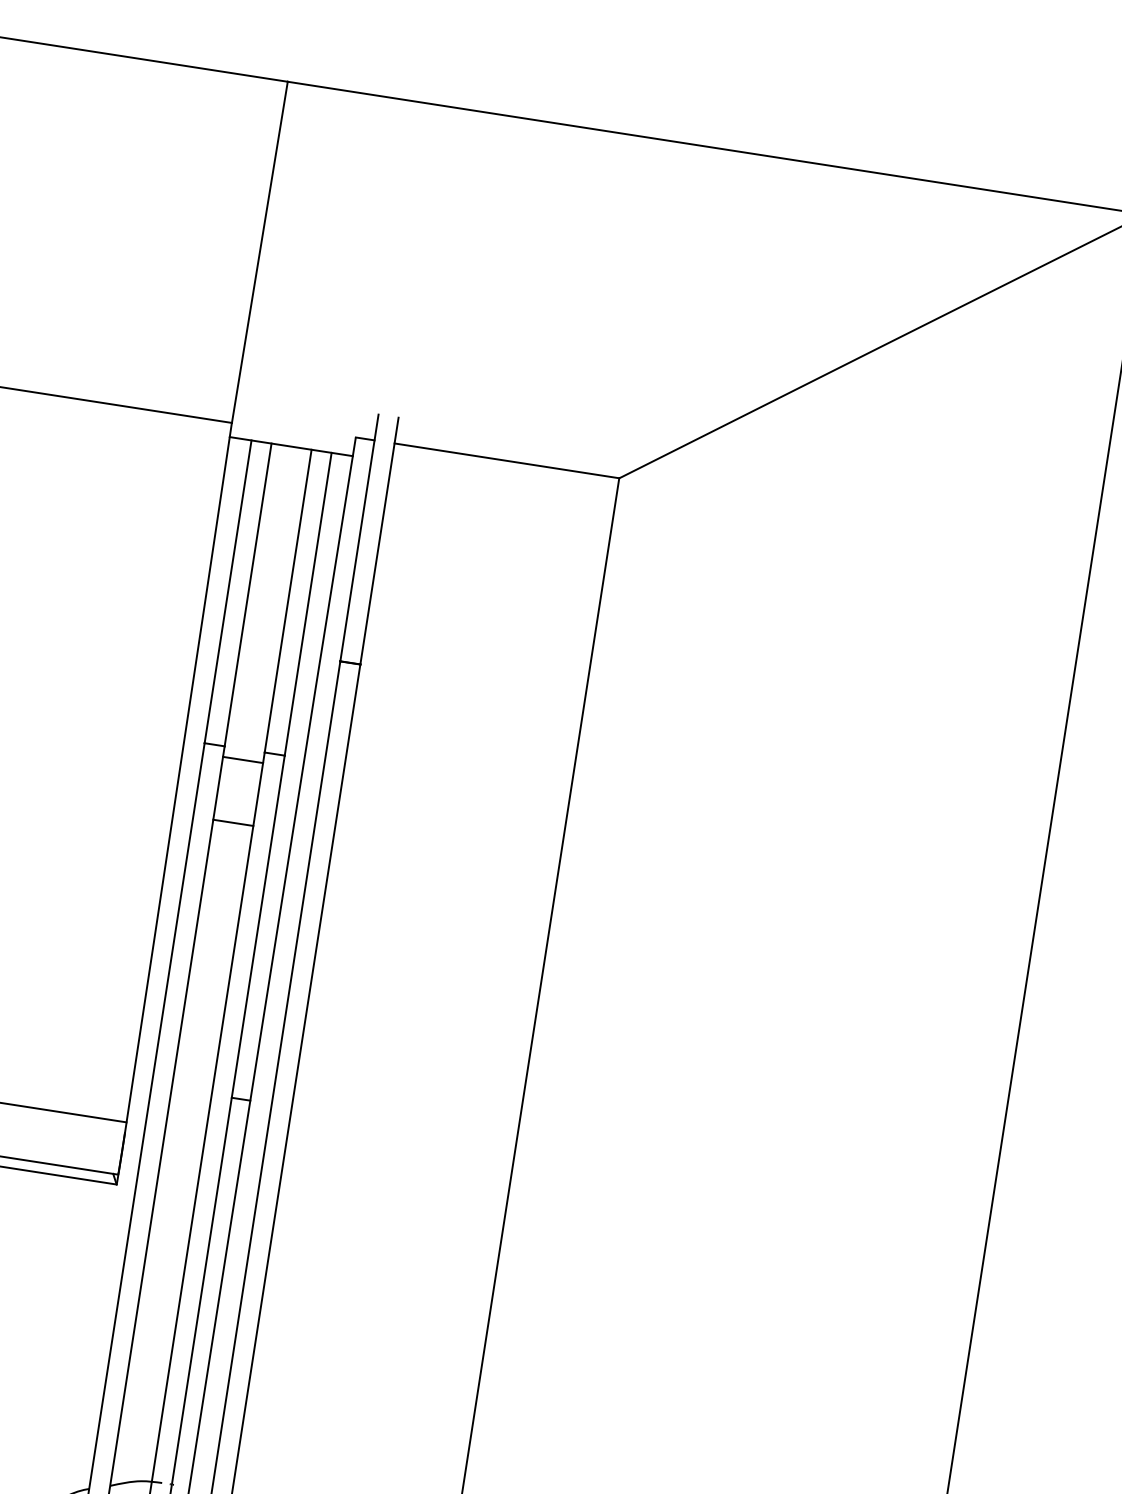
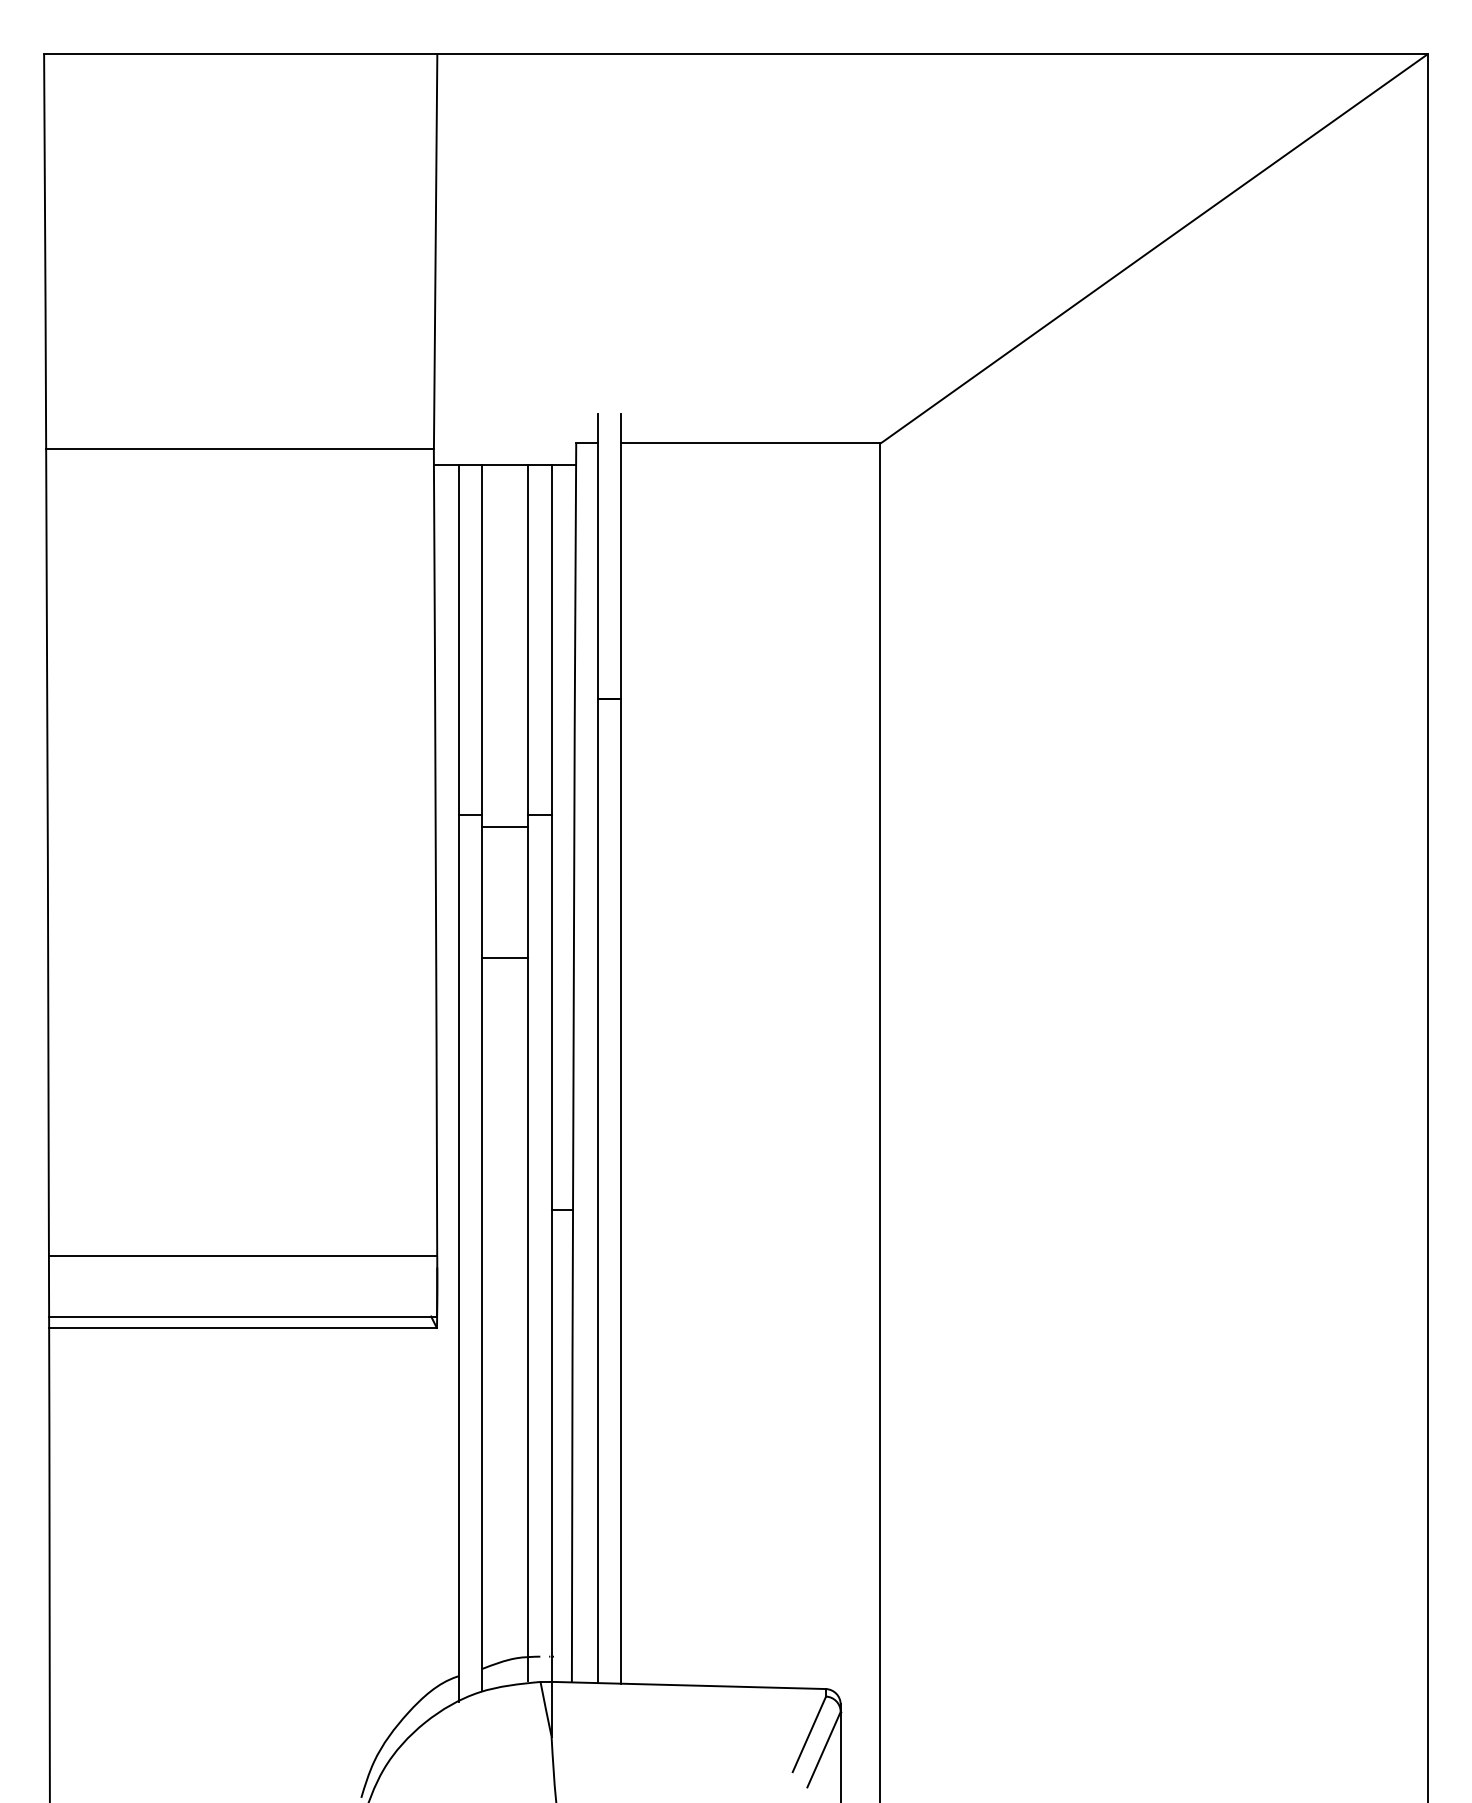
line: (233, 822) -> (505, 957), moved

